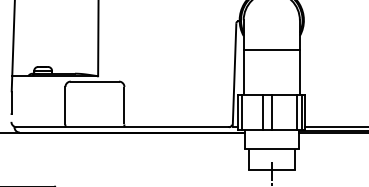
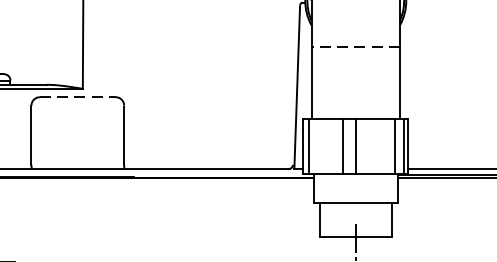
line: (271, 49) -> (355, 46), solid -> dashed
line: (95, 81) -> (78, 97), solid -> dashed

